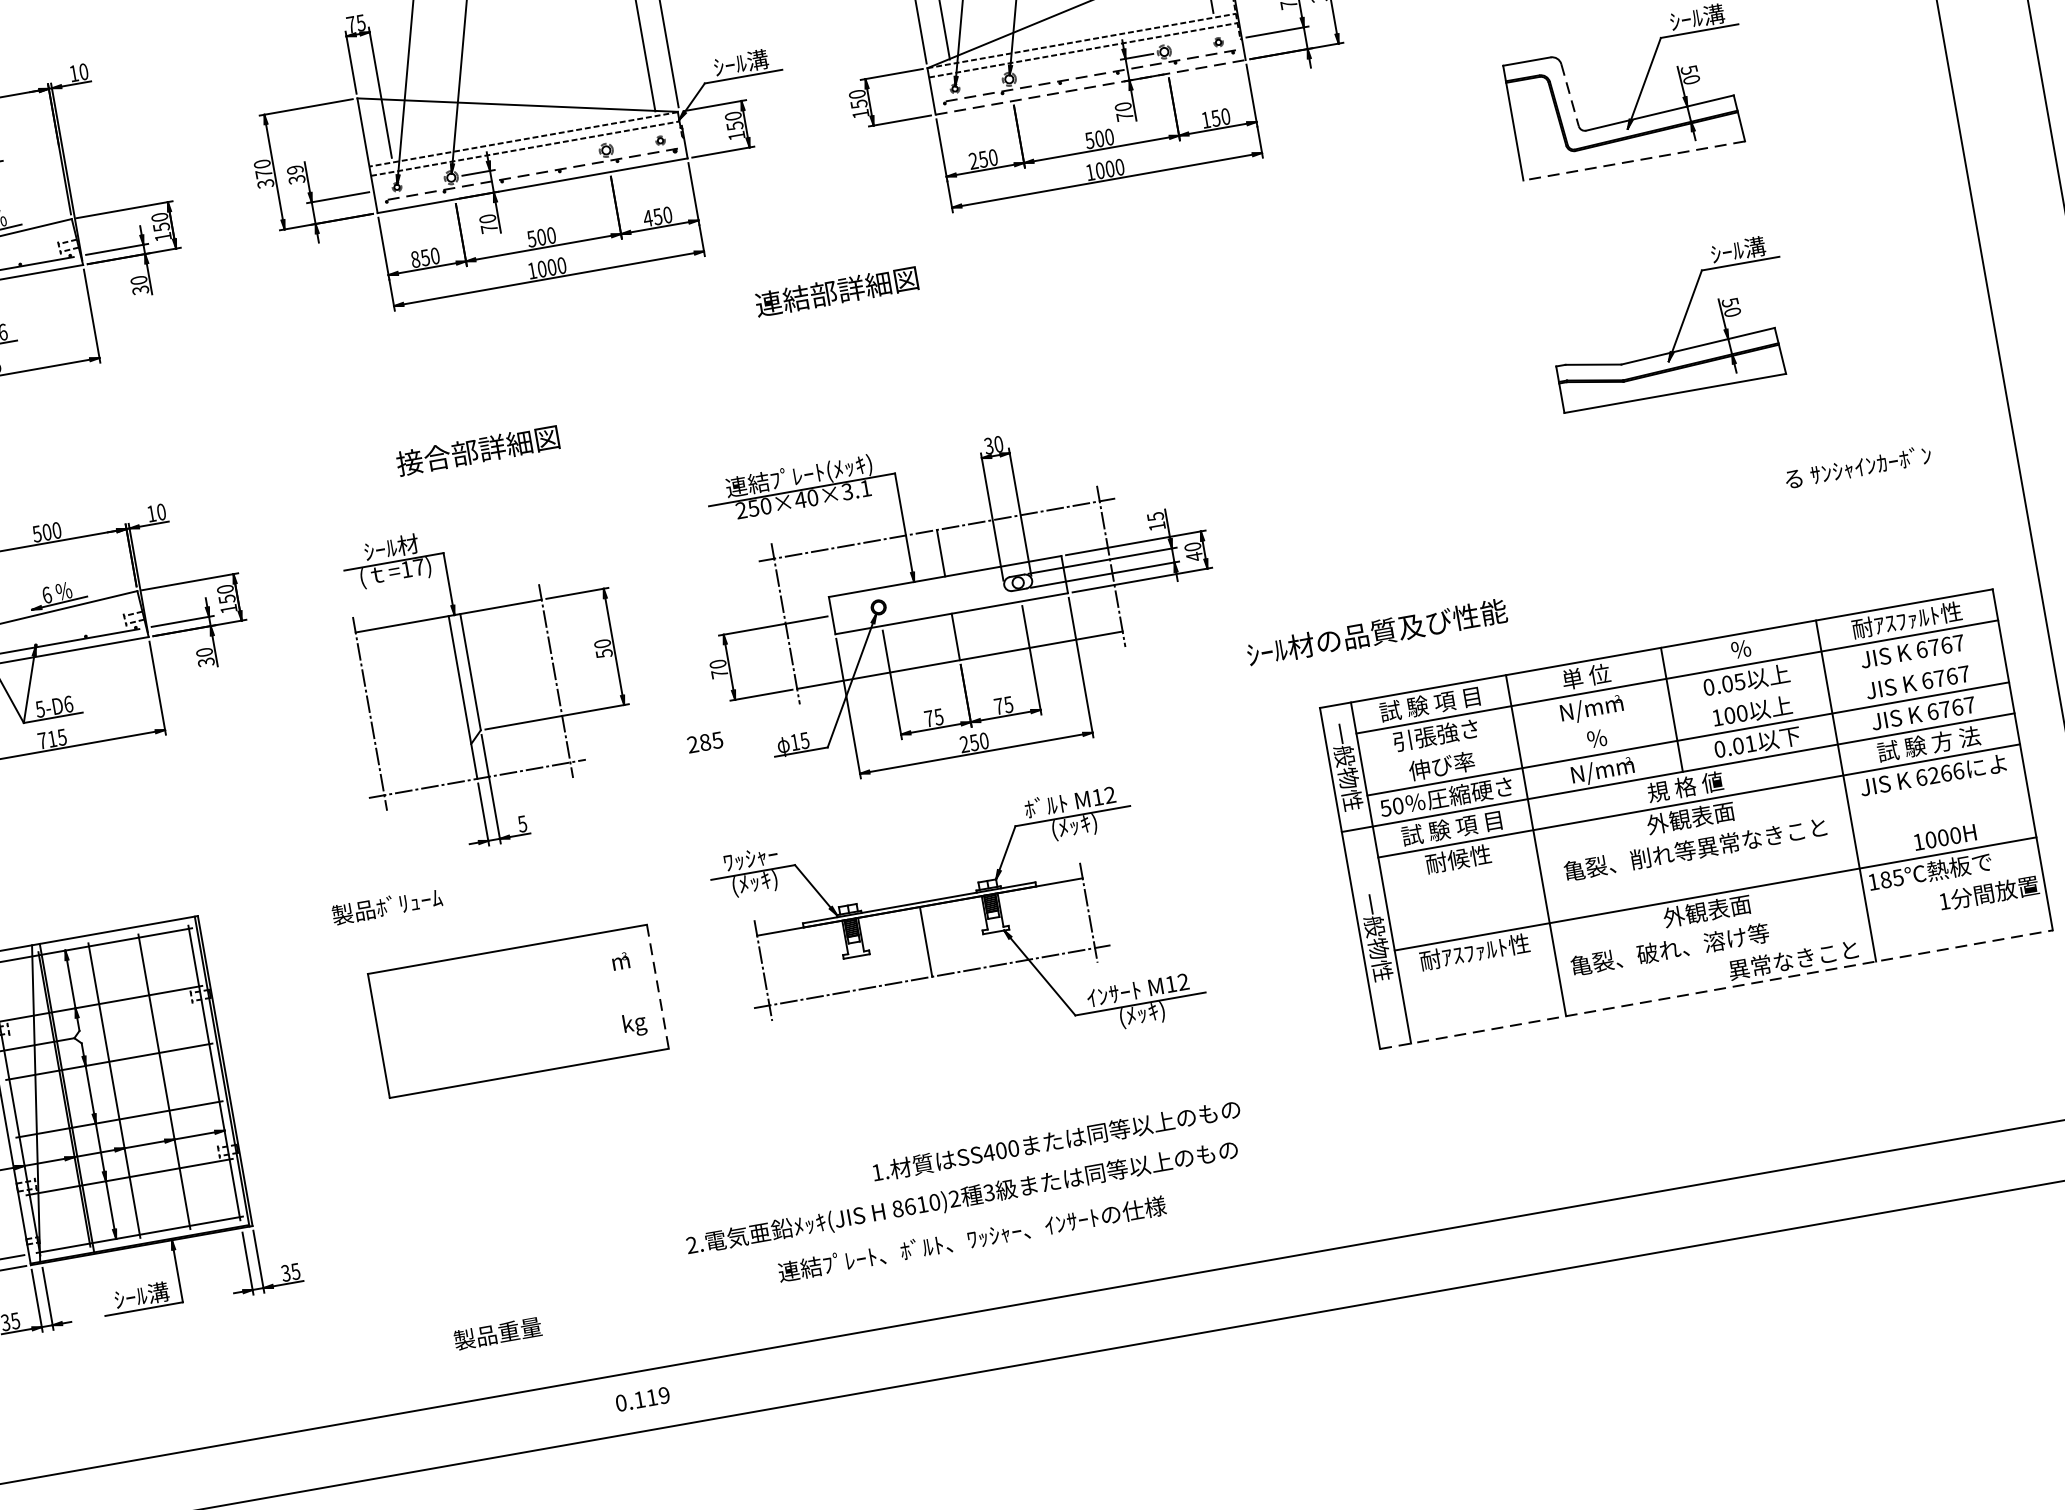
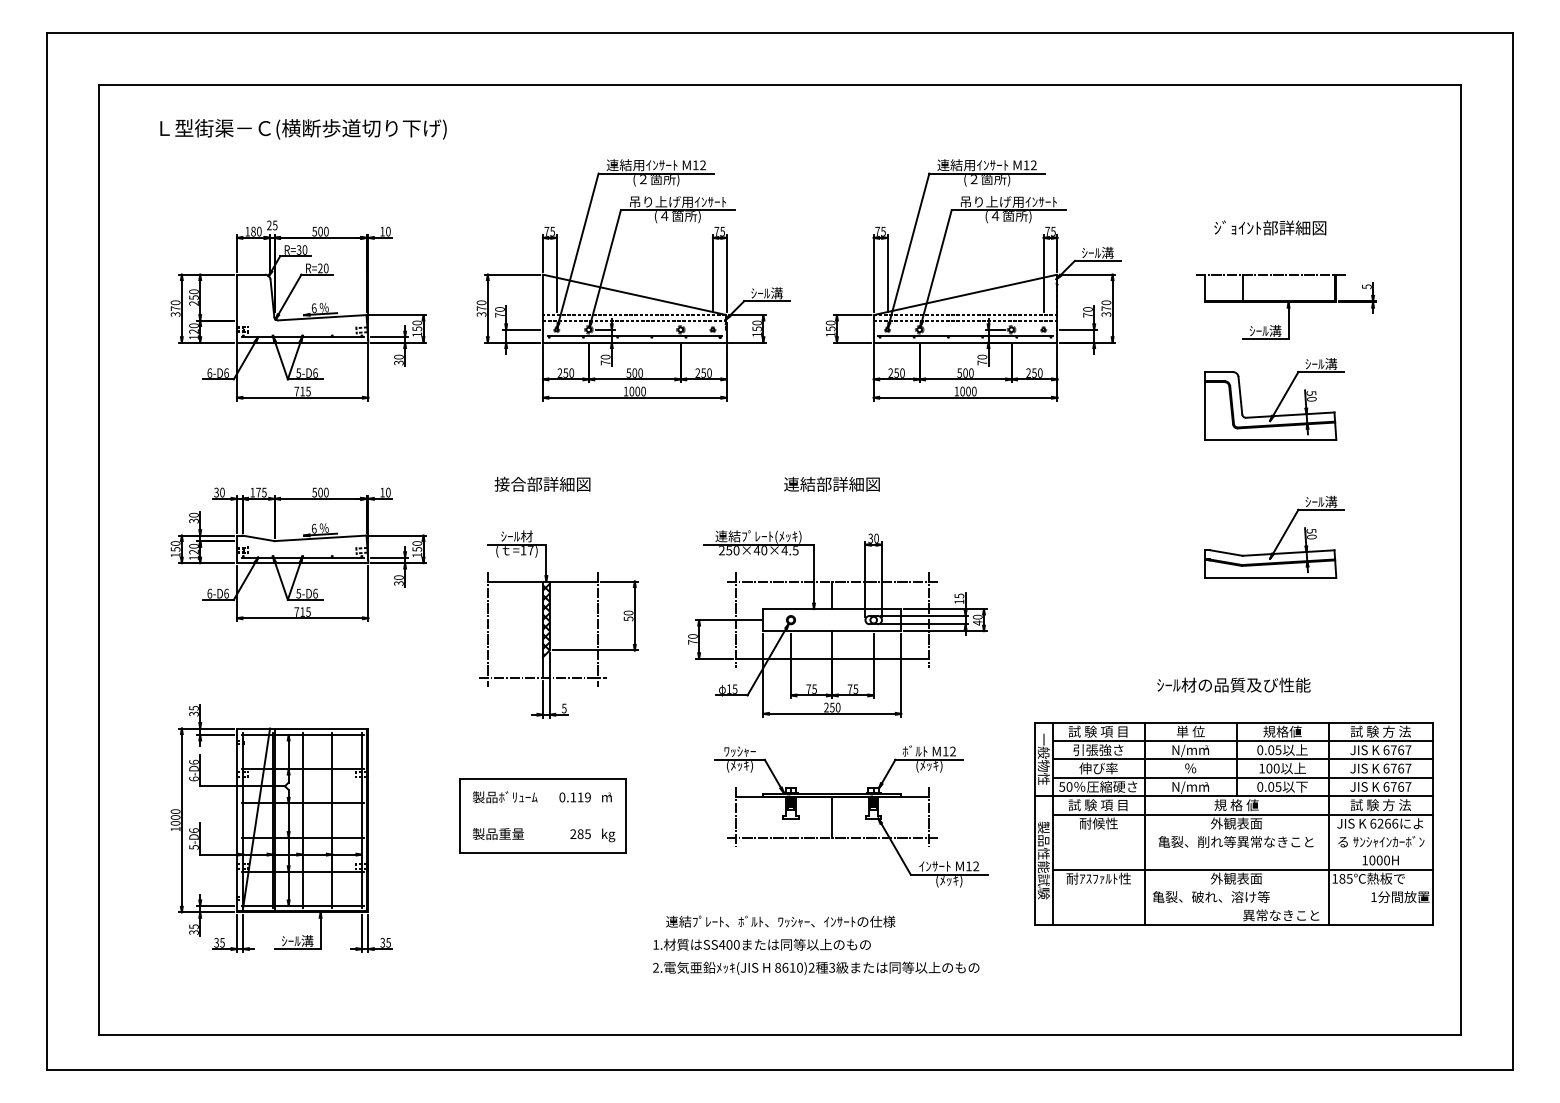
line: (1088, 77) -> (965, 336), dashed -> solid
line: (1090, 87) -> (965, 342), dashed -> solid
line: (1570, 94) -> (1240, 395), dashed -> solid
text: (1205, 119) -> (1028, 372), 150 -> 250
line: (1634, 161) -> (1270, 440), dashed -> solid
text: (295, 175) -> (499, 312), 39 -> 70
line: (530, 175) -> (634, 336), dashed -> solid
text: (647, 217) -> (697, 372), 450 -> 250
text: (414, 258) -> (559, 372), 850 -> 250
text: (835, 290) -> (831, 483), moved
text: (477, 449) -> (542, 483), moved
text: (1858, 466) -> (1381, 841), moved
text: (855, 490) -> (789, 550), 250×40×3.1 -> 250×40×4.5
text: (1906, 619) -> (1380, 731), 耐ｱｽﾌｧﾙﾄ性 -> 試 験 方 法
text: (1376, 631) -> (1233, 684), moved
text: (1740, 649) -> (1282, 731), ％ -> 規格値
hatch: (463, 677) -> (545, 618), added
line: (1681, 708) -> (1242, 759), added
text: (705, 743) -> (580, 834), moved
text: (1750, 743) -> (1278, 786), 0.01 -> 0.05
text: (387, 906) -> (505, 797), moved
part: (981, 930) -> (865, 816), moved
text: (1376, 937) -> (1043, 860), 一般物性 -> 製品性能試験
line: (657, 986) -> (625, 815), dashed -> solid
line: (1717, 988) -> (1234, 924), dashed -> solid
text: (1055, 1140) -> (761, 944), moved
text: (962, 1196) -> (816, 967), moved
text: (971, 1238) -> (780, 921), moved
text: (497, 1332) -> (498, 833), moved
text: (641, 1399) -> (574, 797), moved

